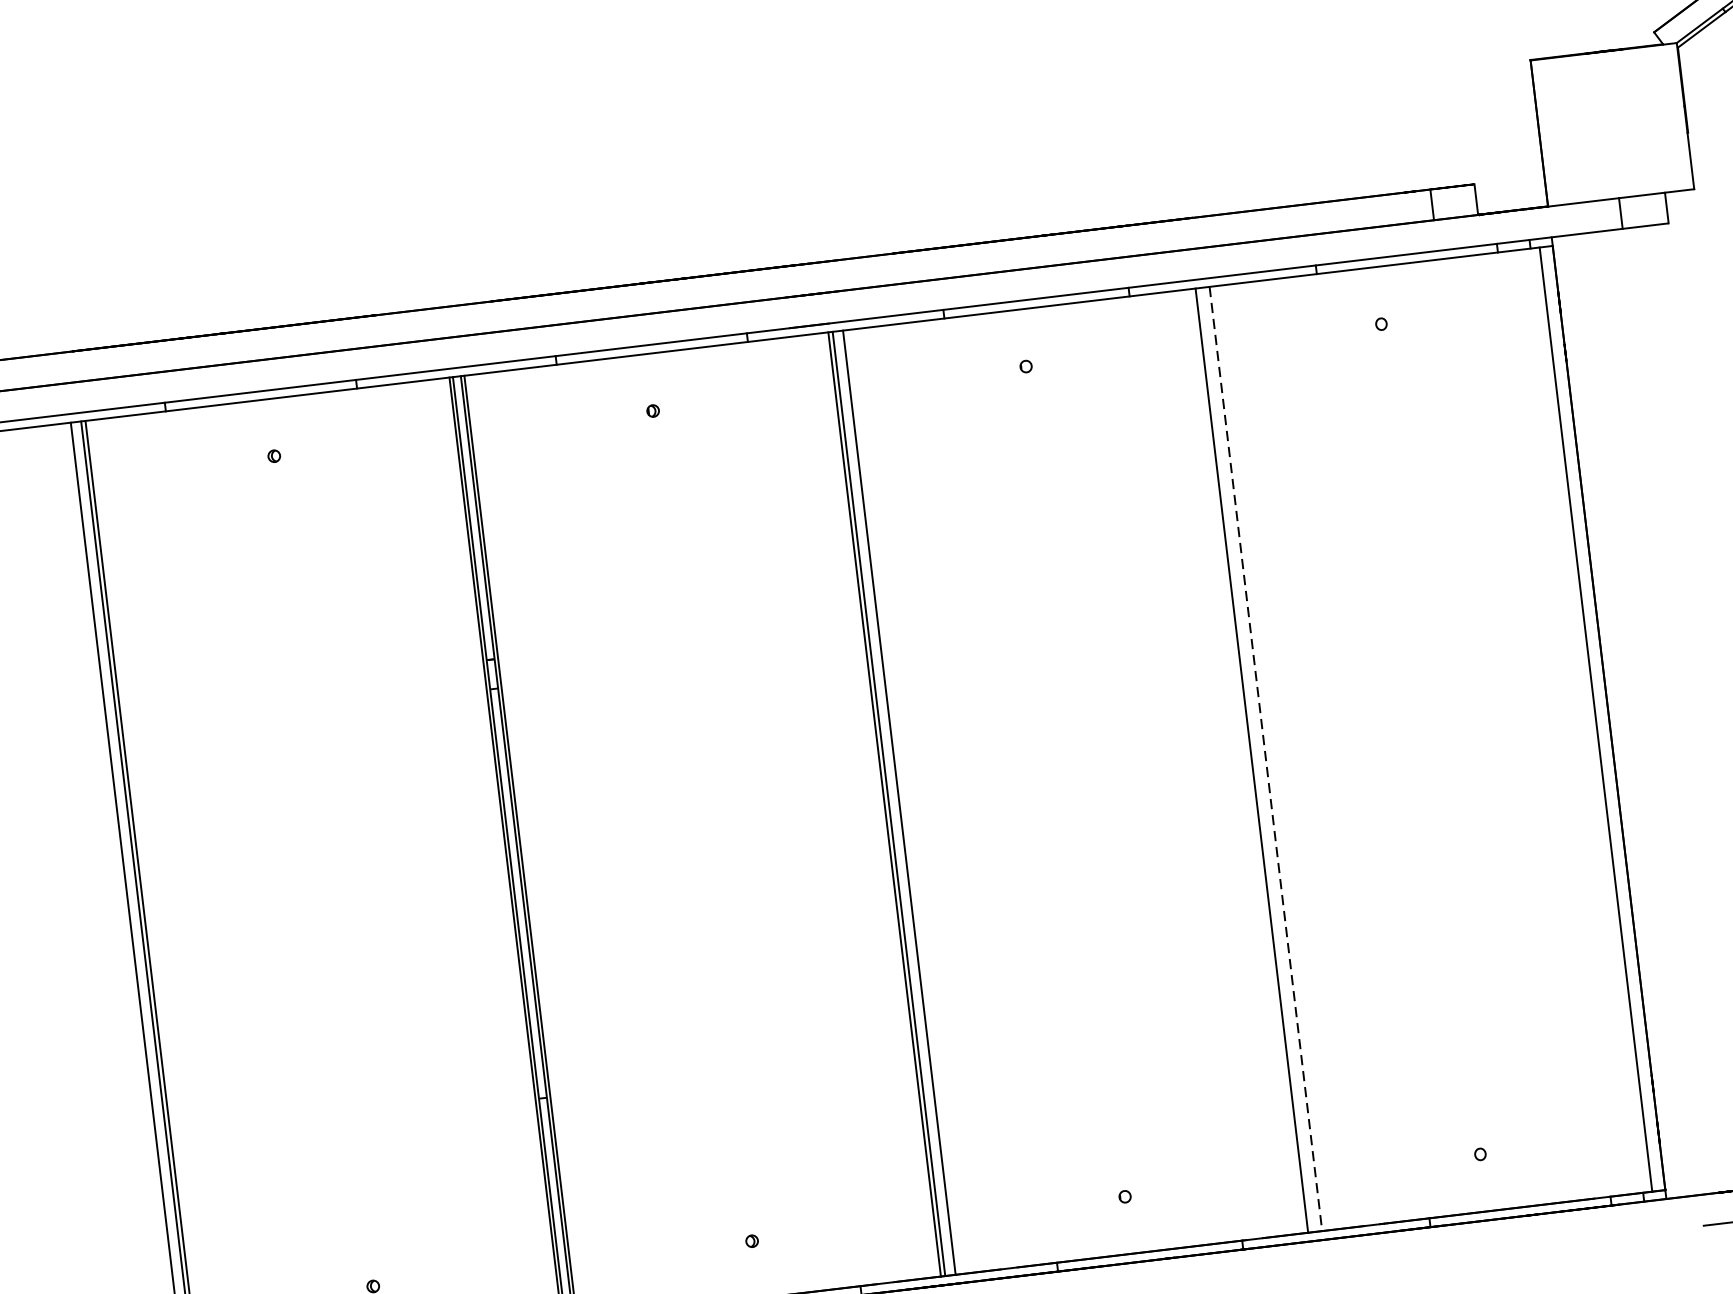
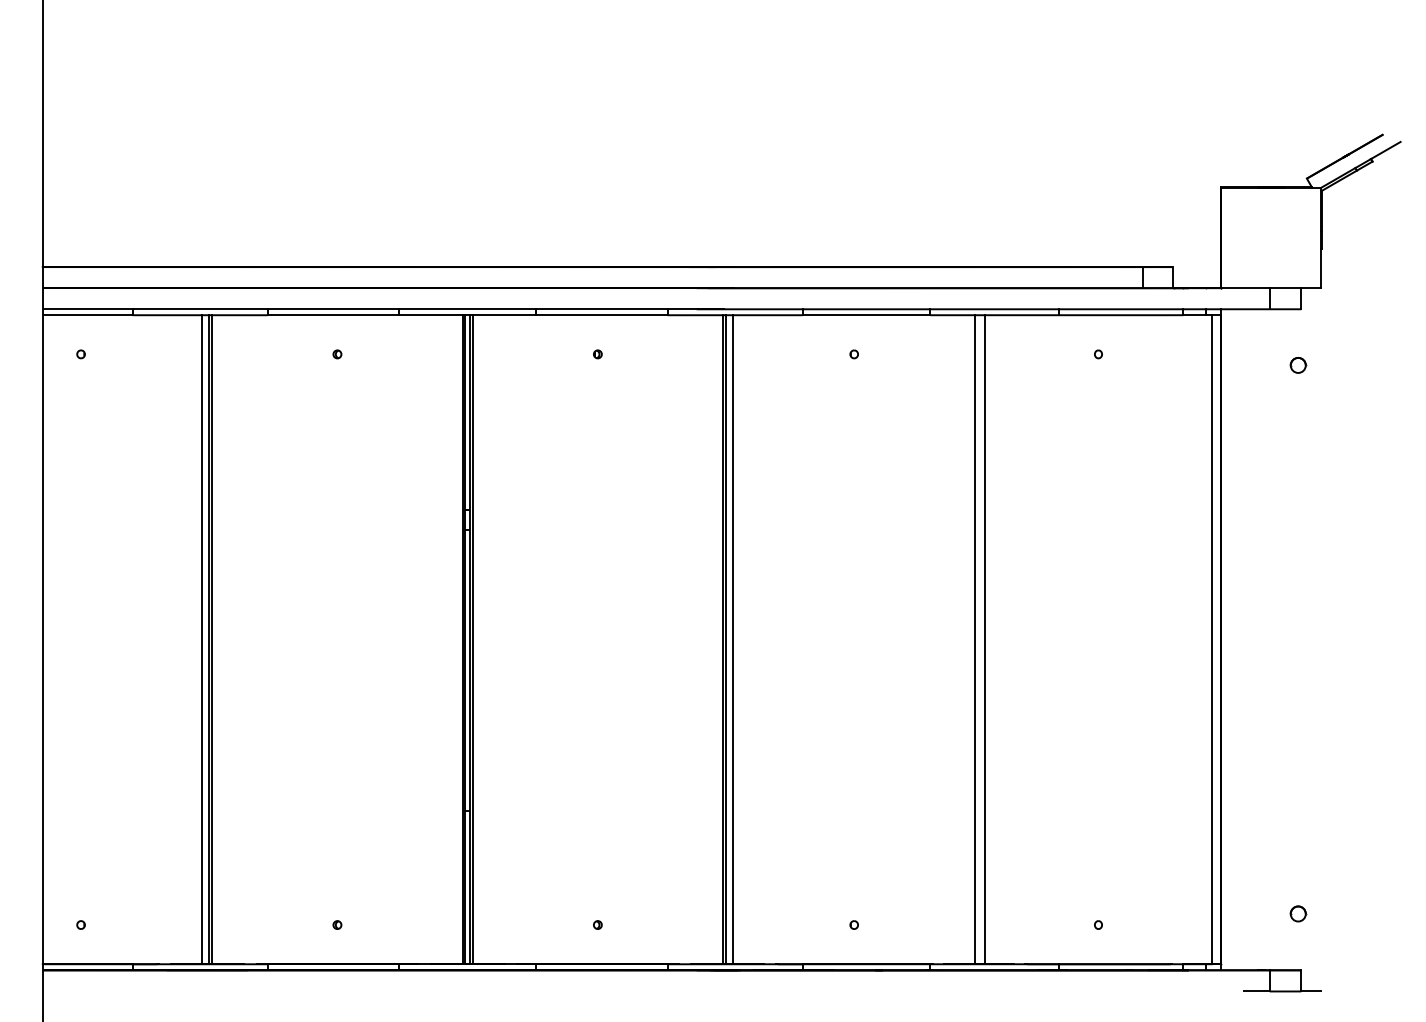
part: (1674, 305) -> (1298, 365), added
line: (1266, 758) -> (985, 639), dashed -> solid

